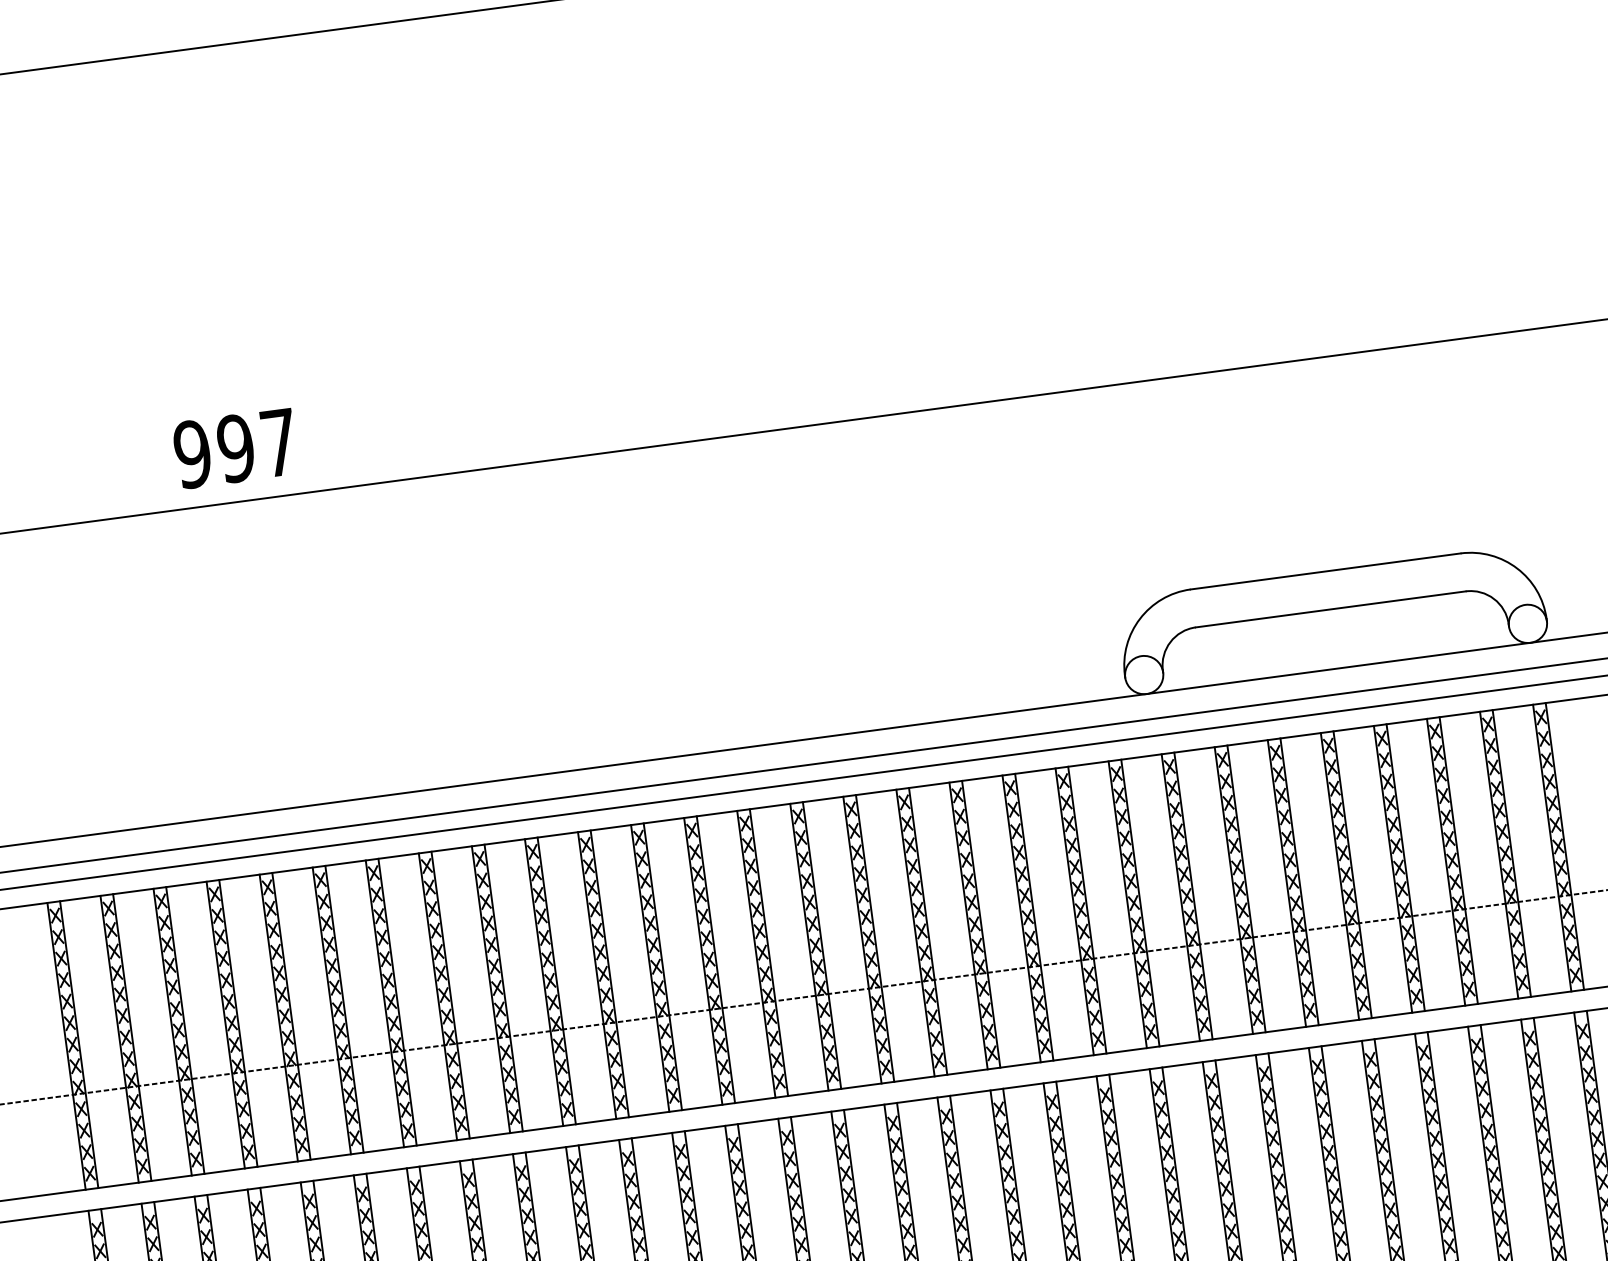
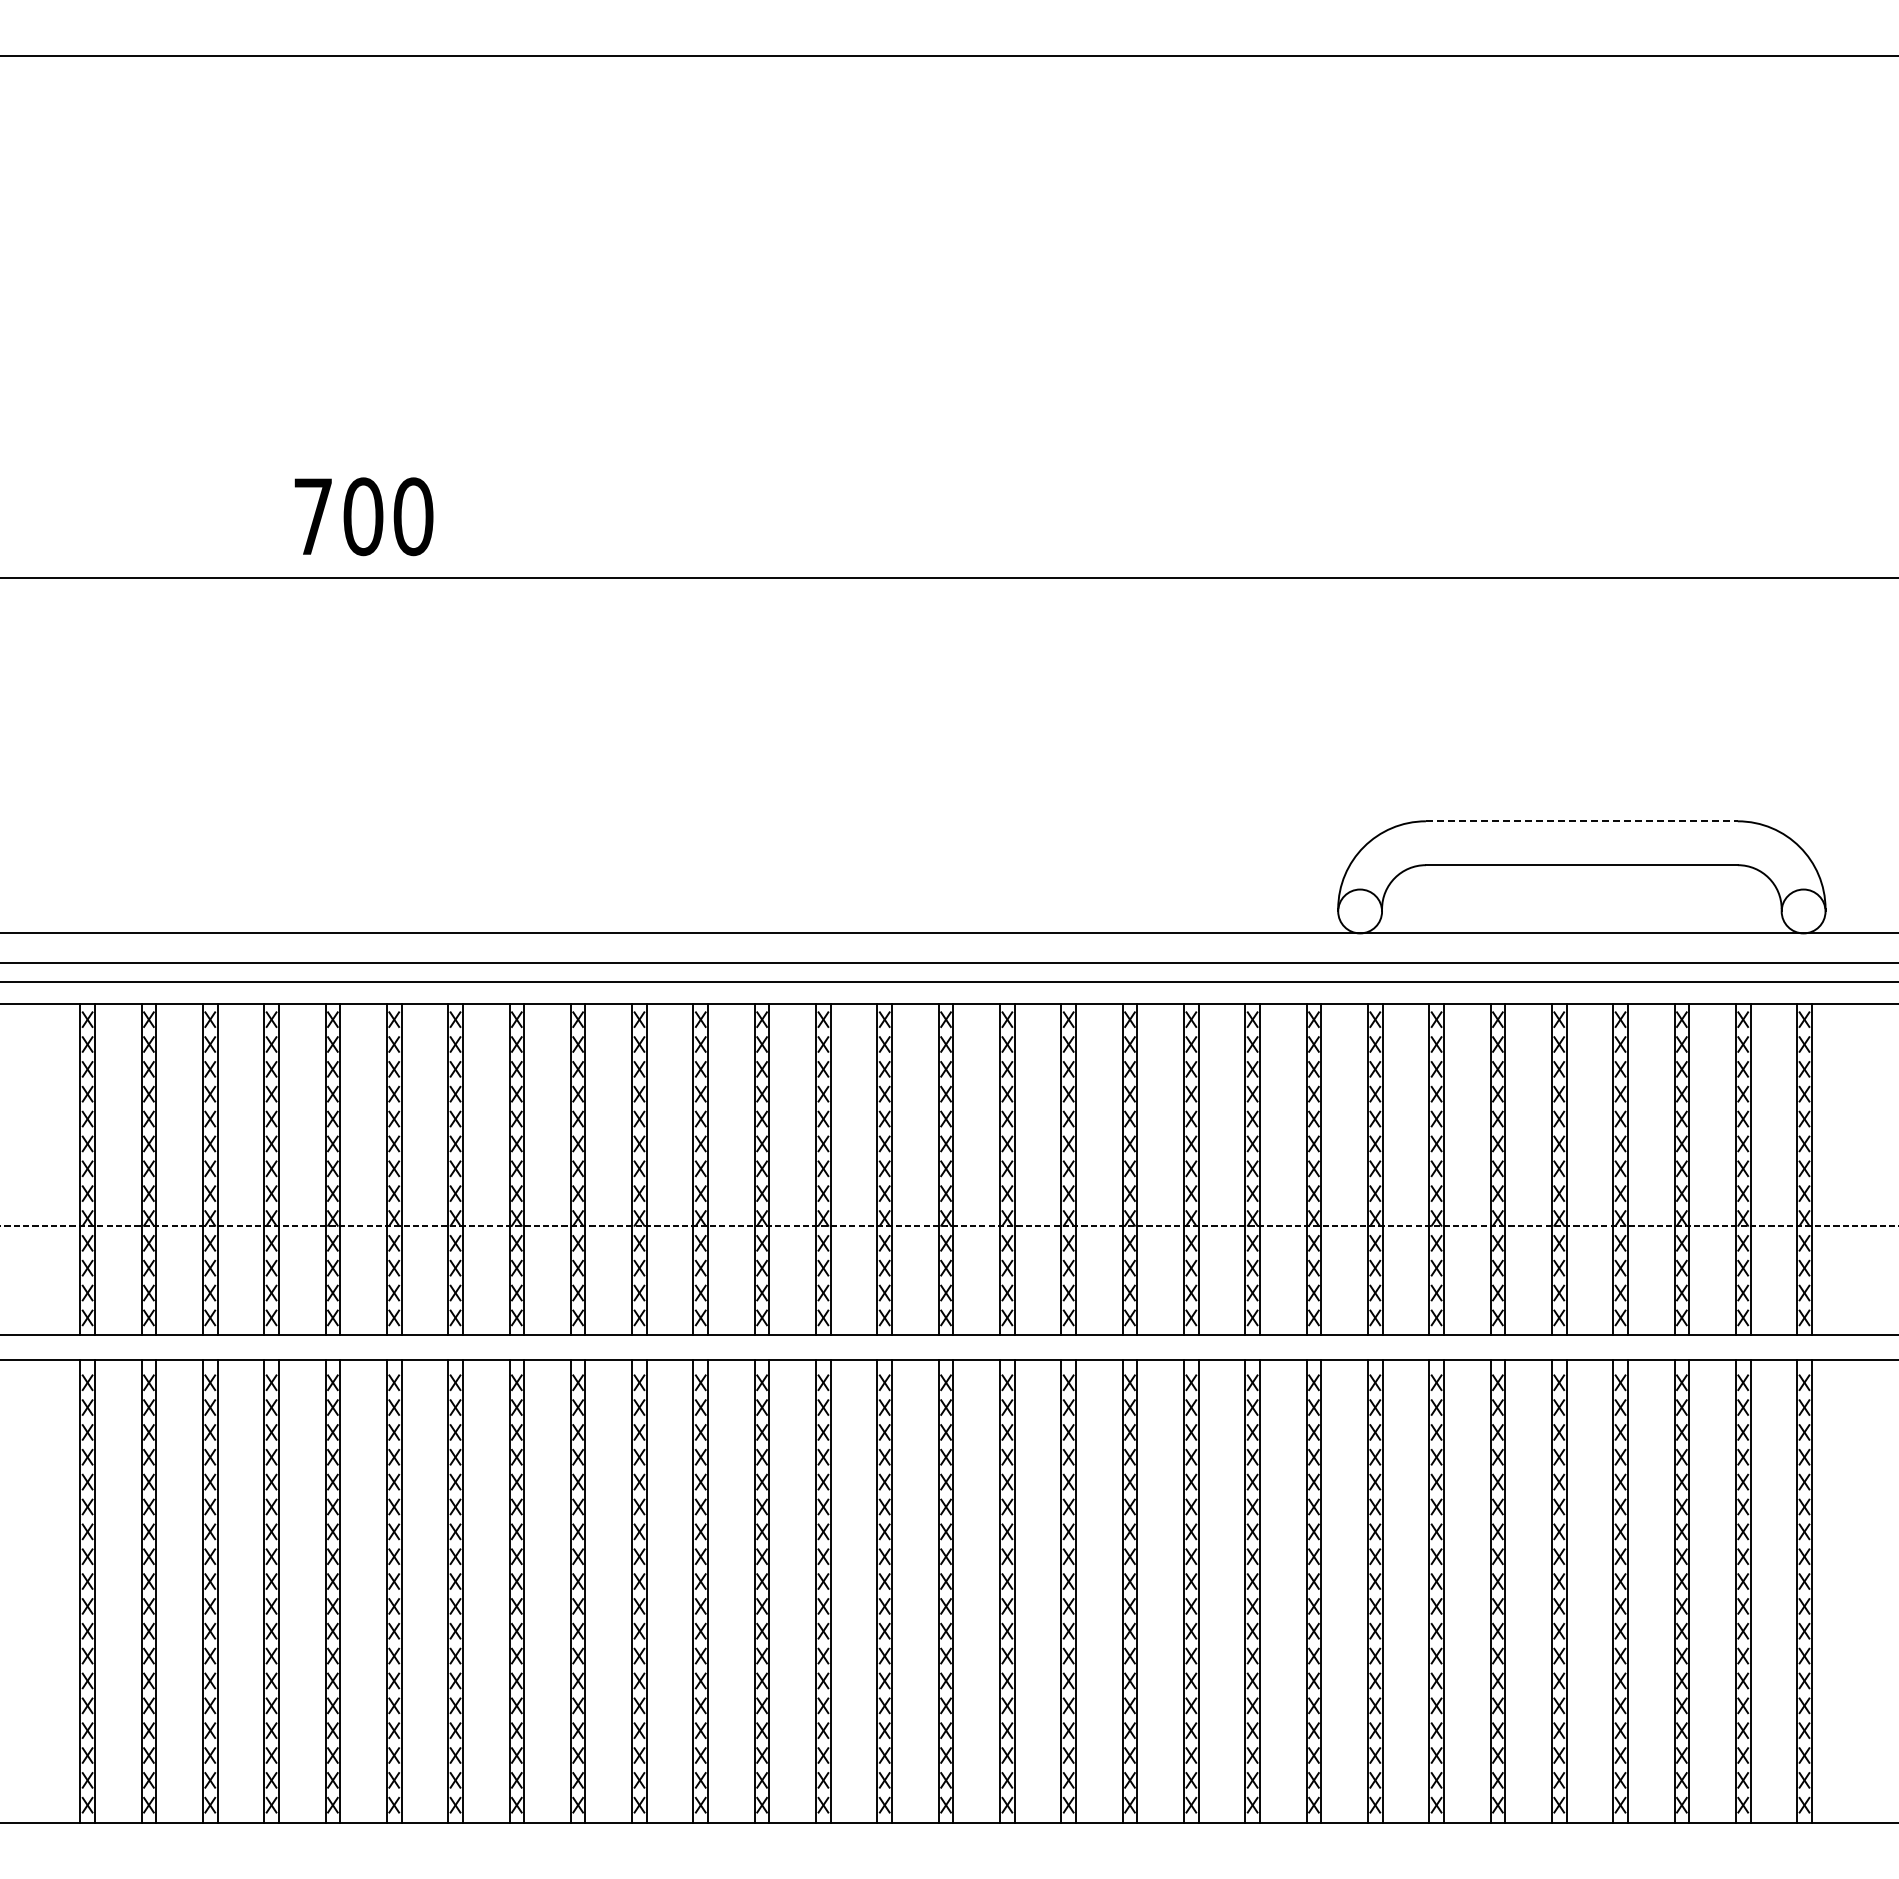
text: (236, 448) -> (363, 516), 997 -> 700
line: (1325, 571) -> (1581, 821), solid -> dashed

